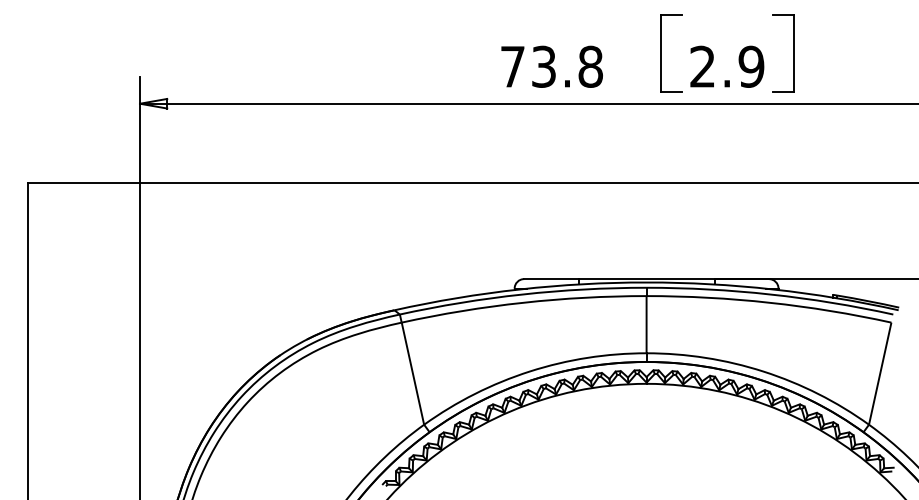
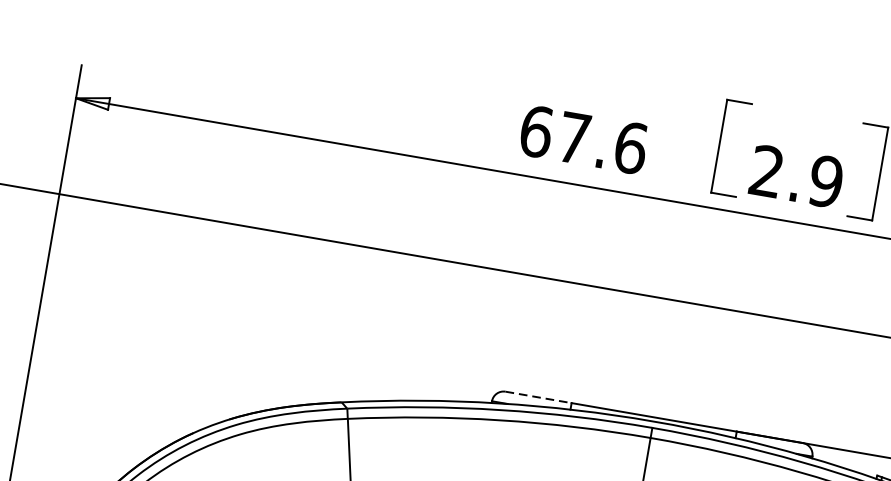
text: (551, 66) -> (583, 139), 73.8 -> 67.6
line: (551, 279) -> (538, 397), solid -> dashed

